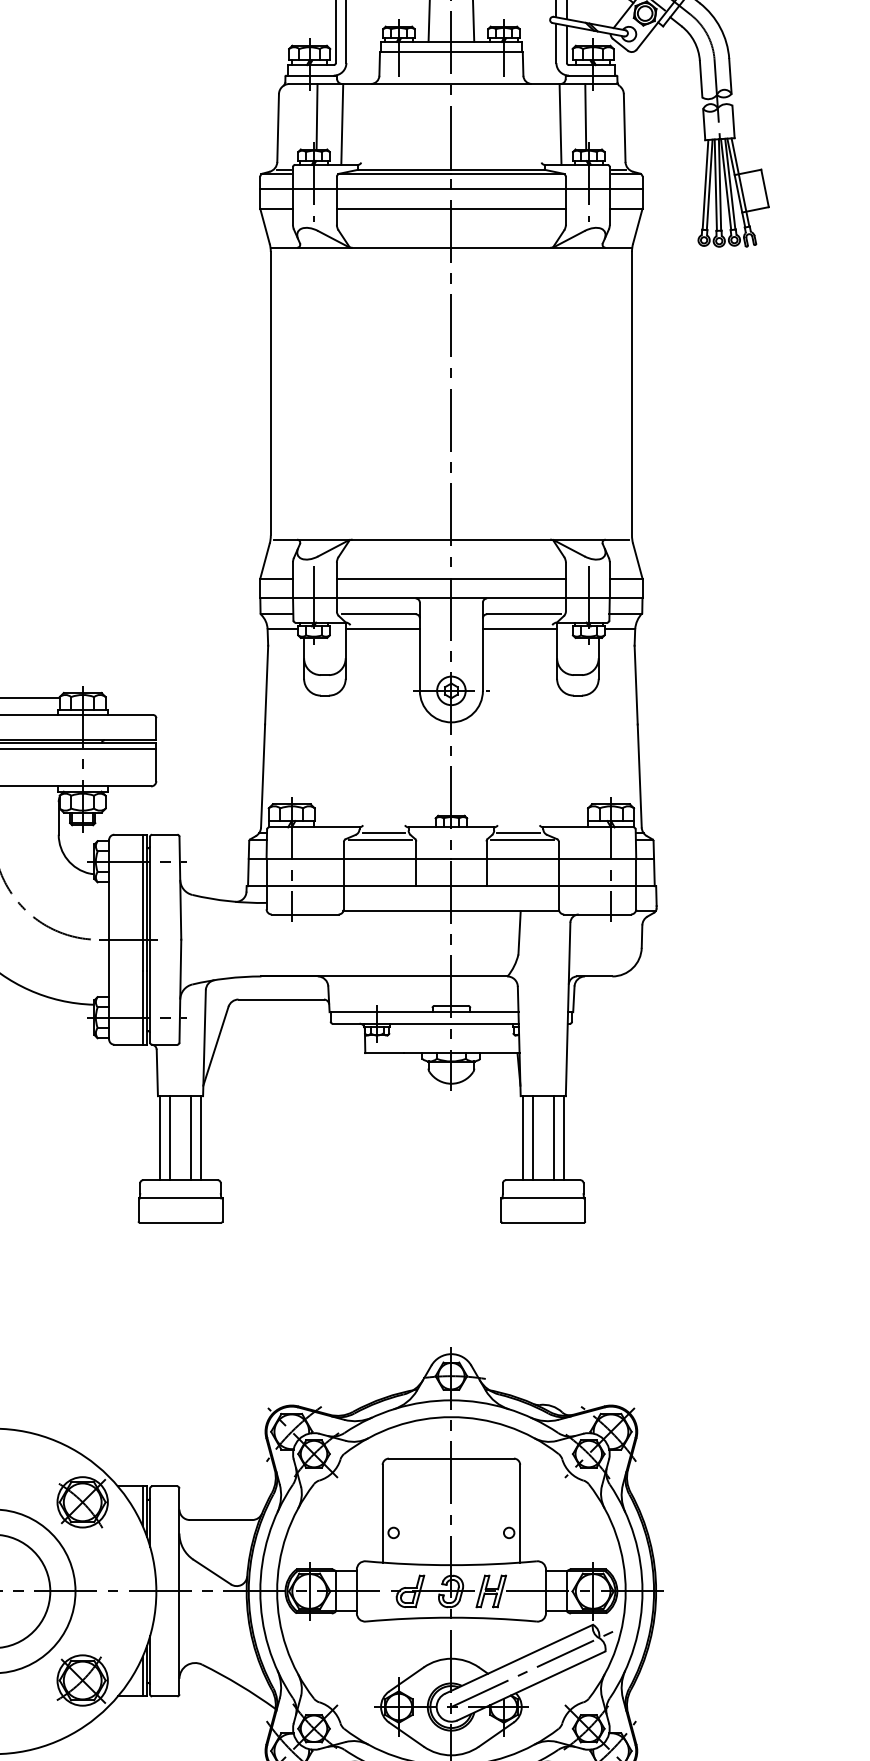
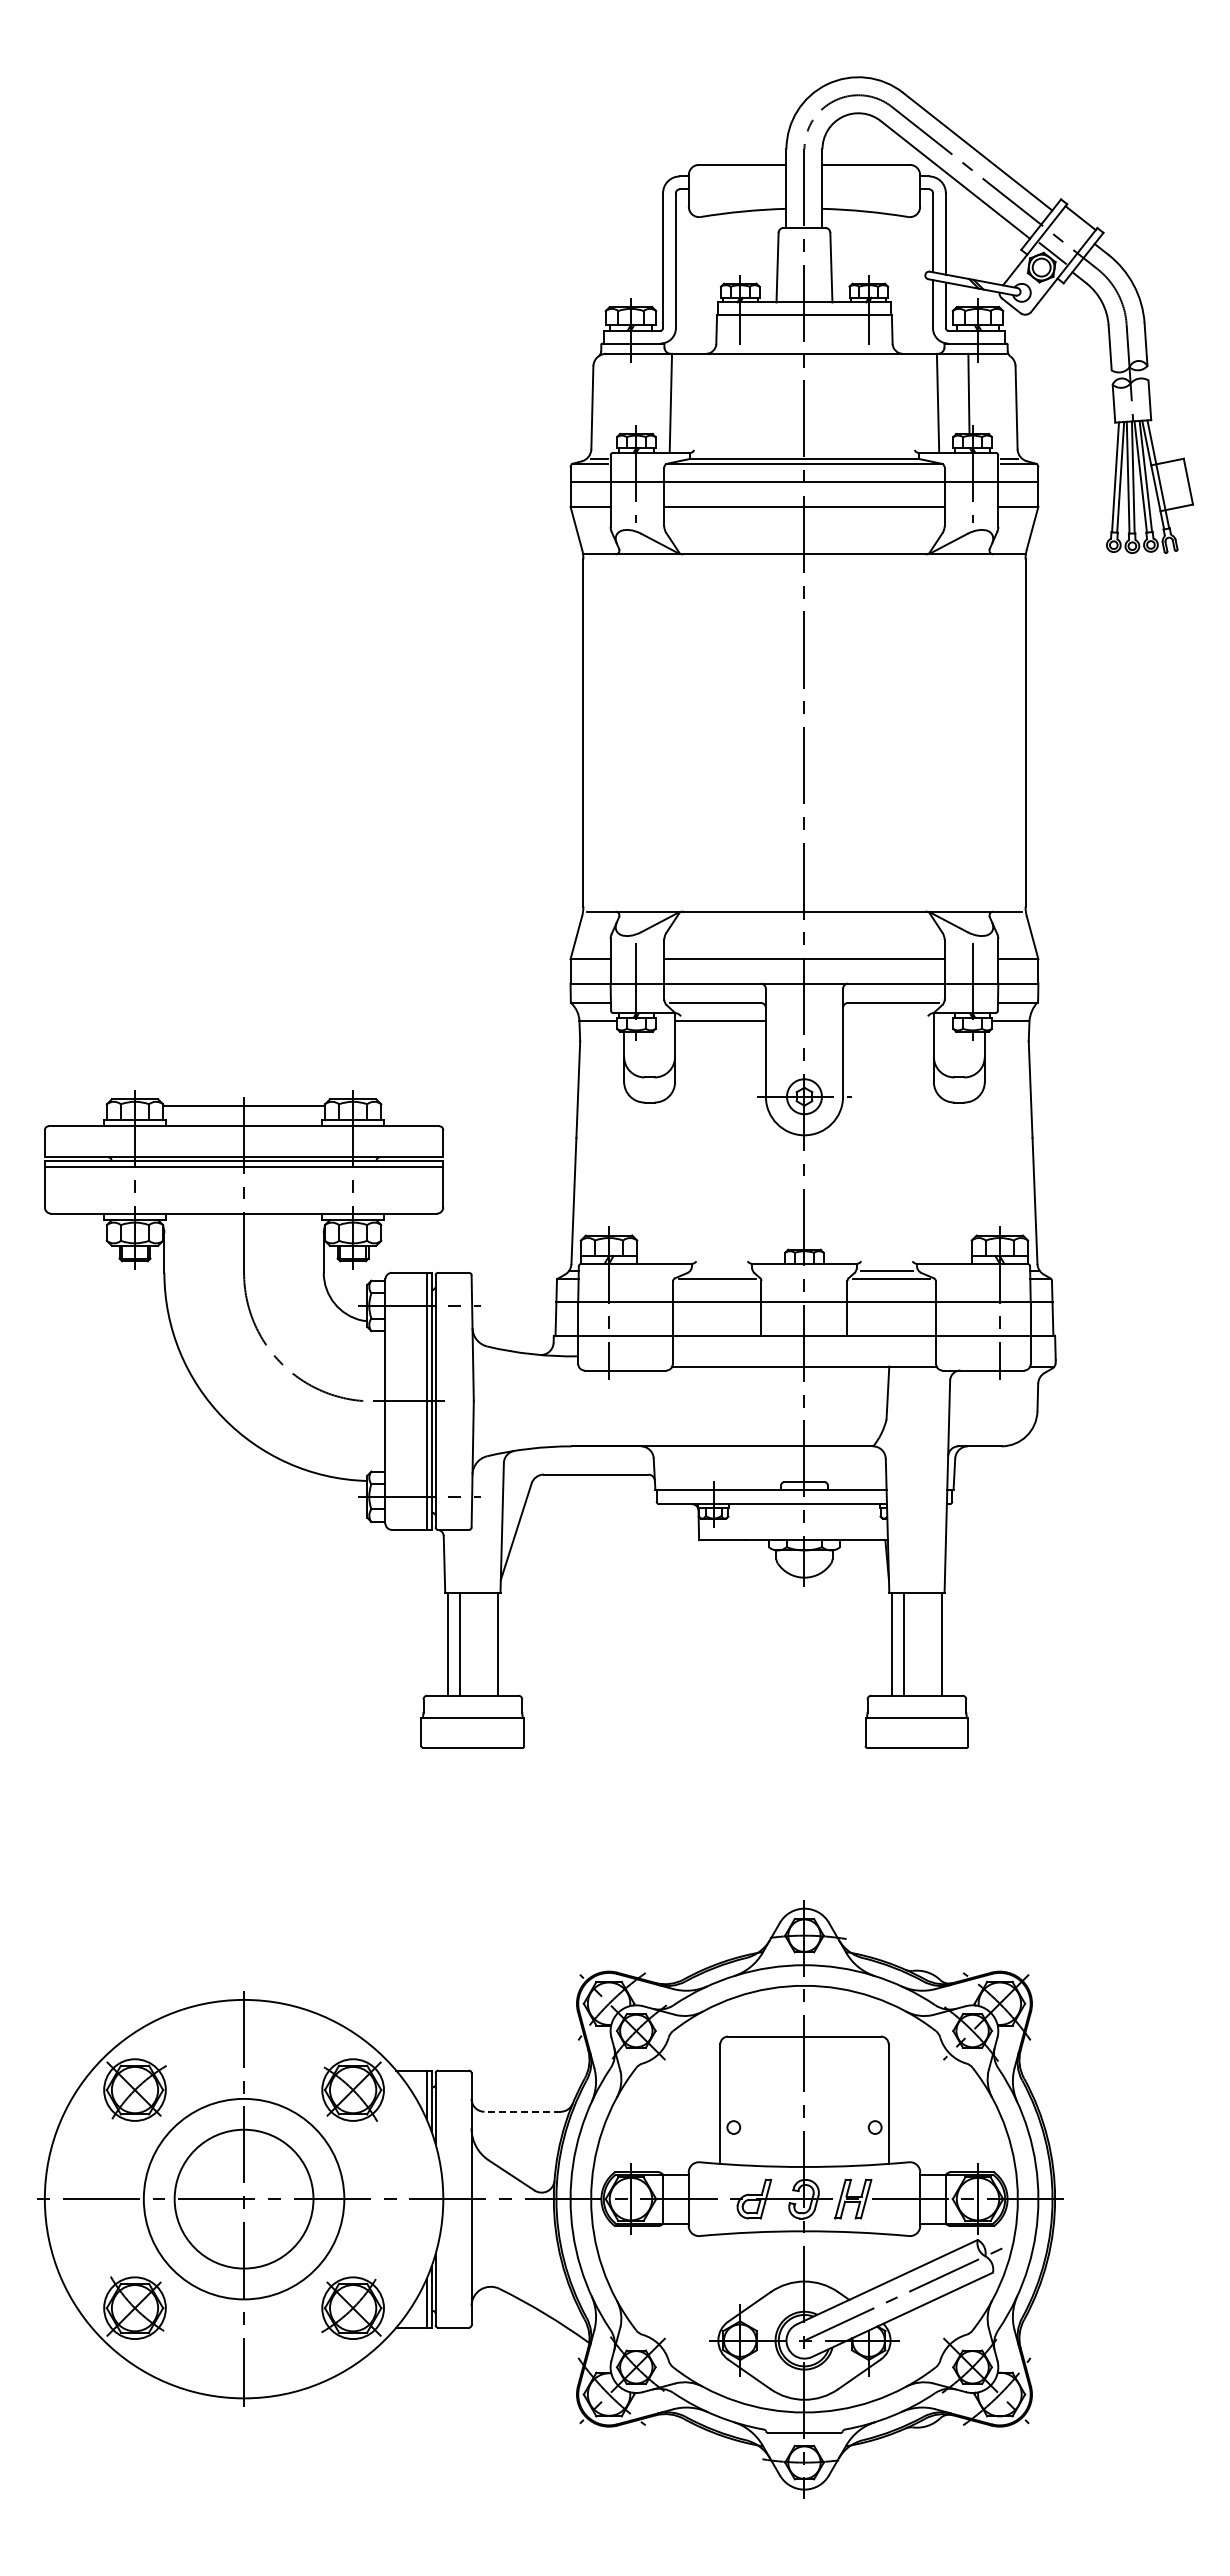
line: (316, 116) -> (639, 393), removed
line: (520, 629) -> (888, 1021), removed
line: (383, 833) -> (721, 1271), removed
line: (190, 1137) -> (485, 1643), removed
line: (553, 1137) -> (929, 1643), removed
line: (221, 1519) -> (522, 2111), solid -> dashed

